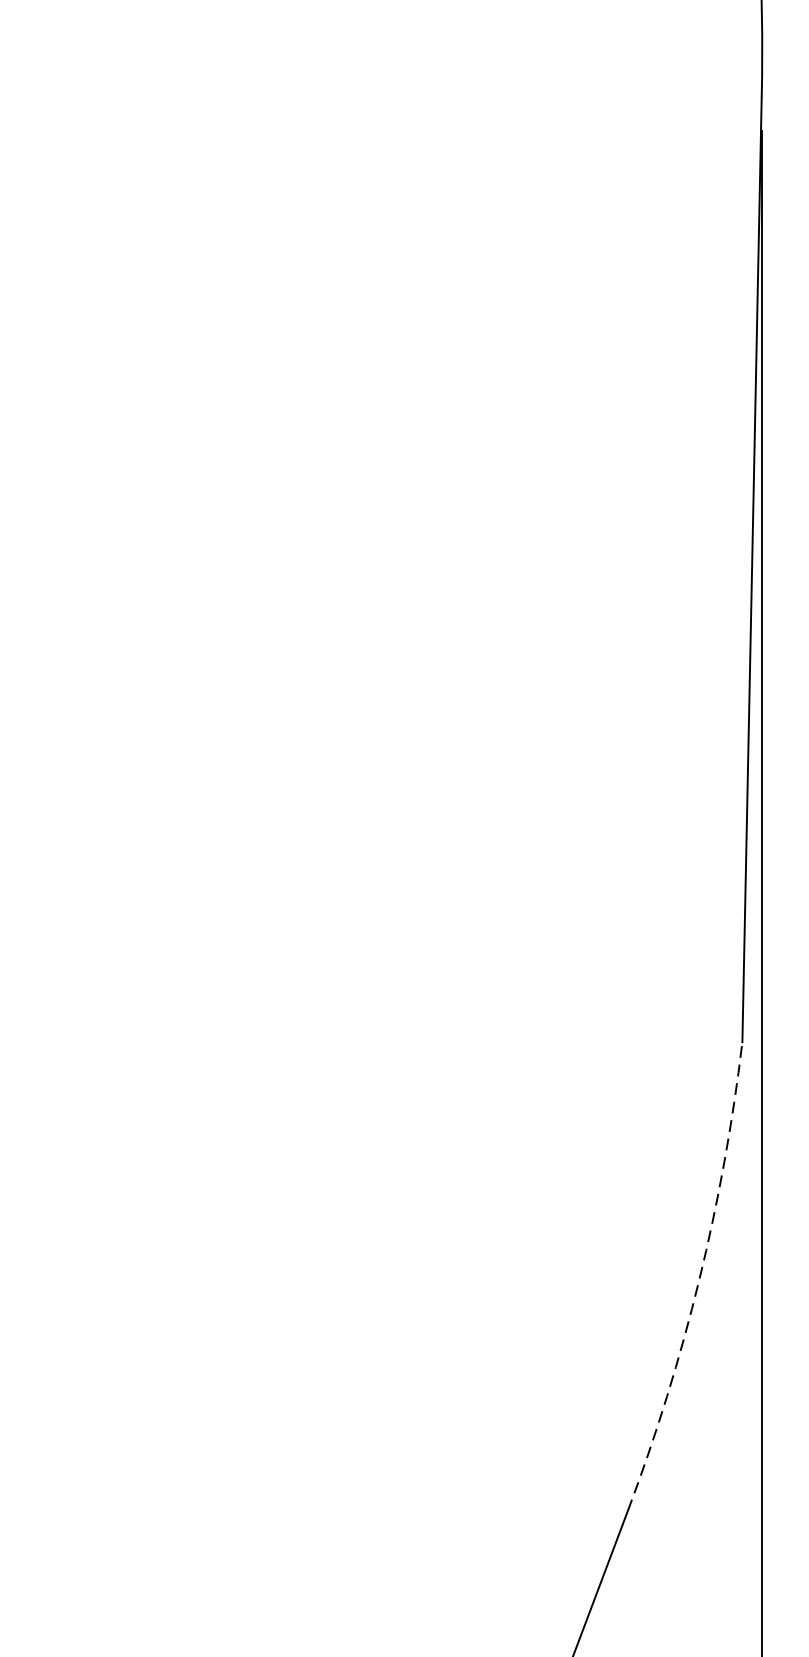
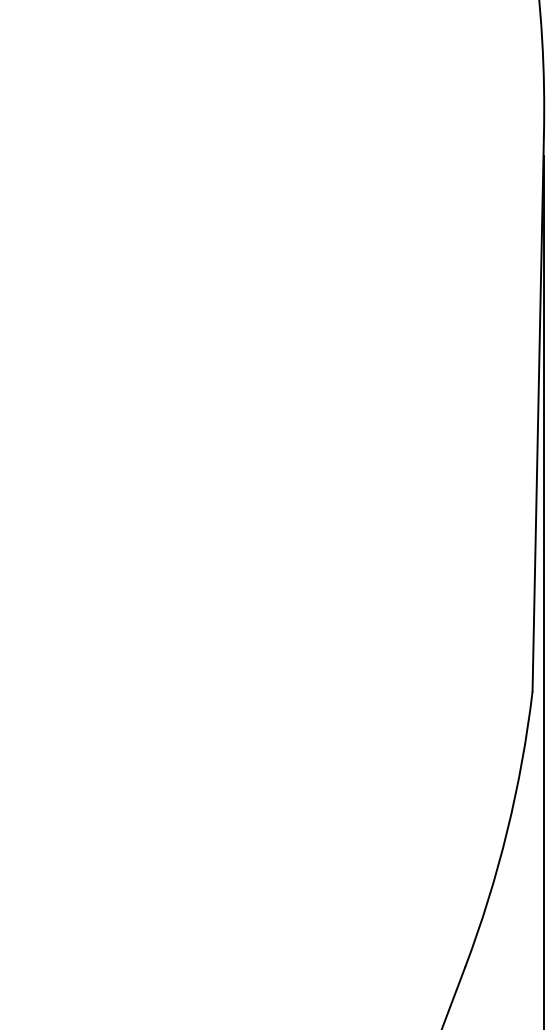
arc: (699, 1280) -> (507, 831), dashed -> solid

